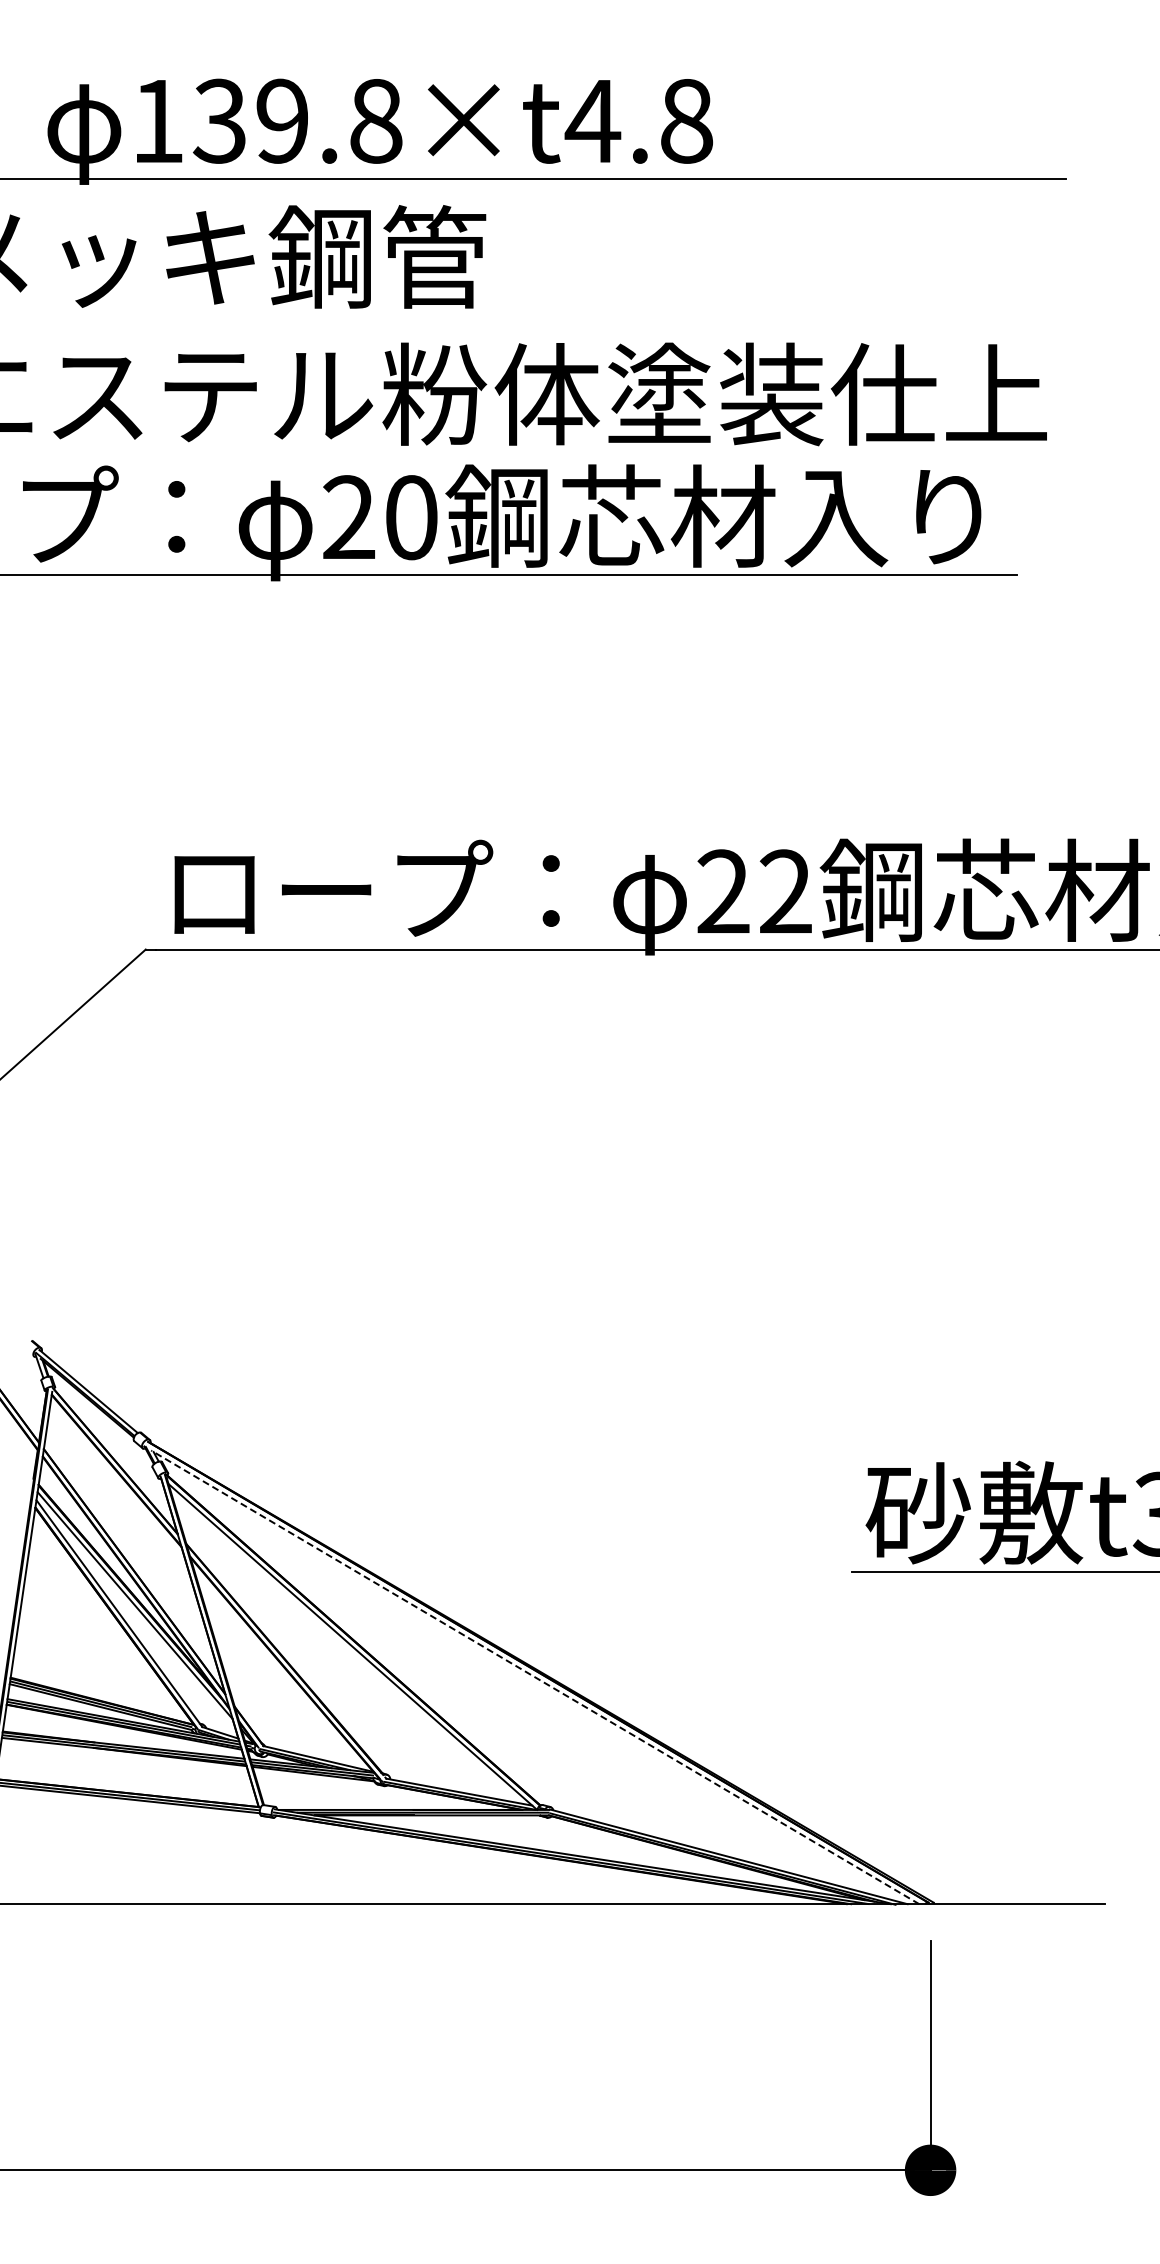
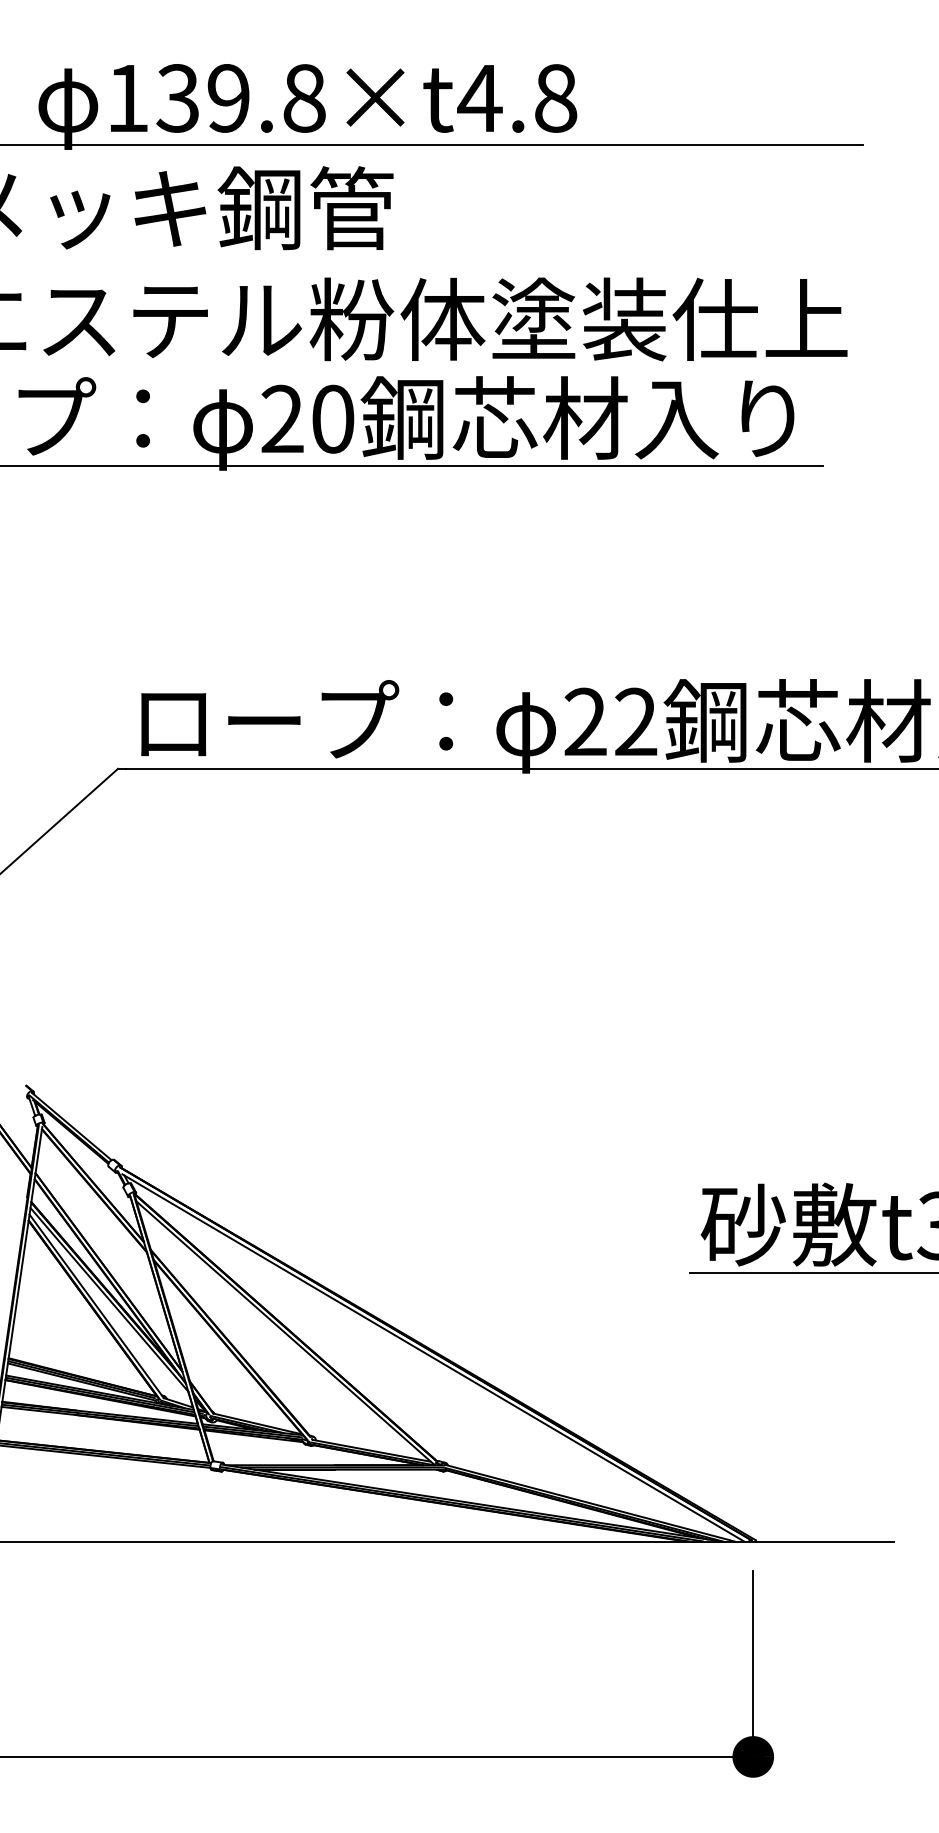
line: (534, 1677) -> (432, 1358), dashed -> solid

